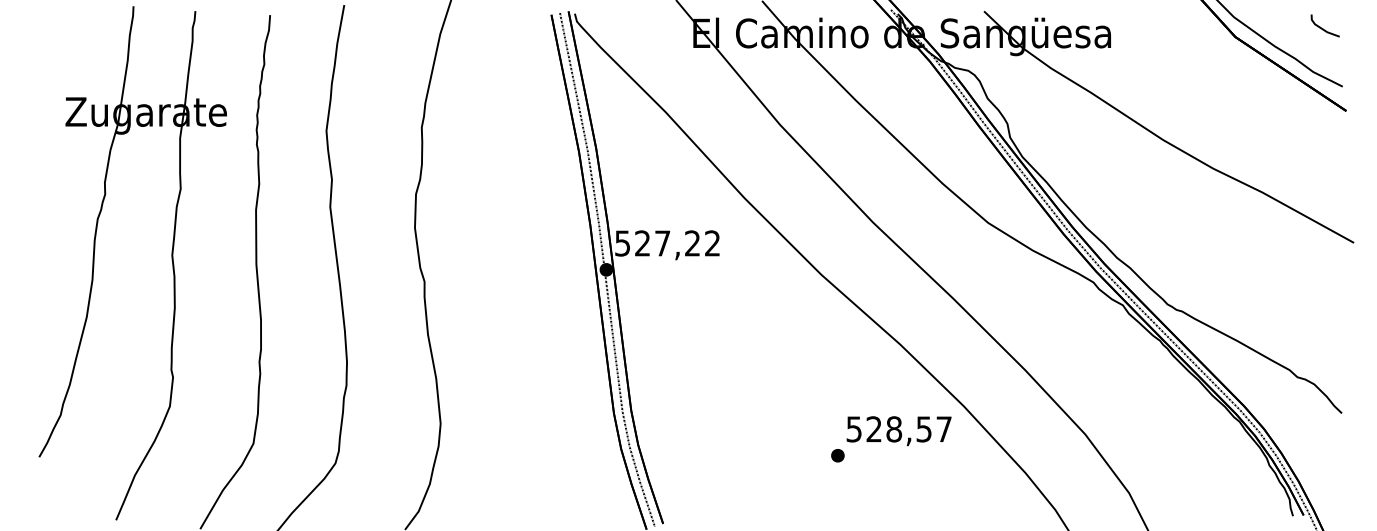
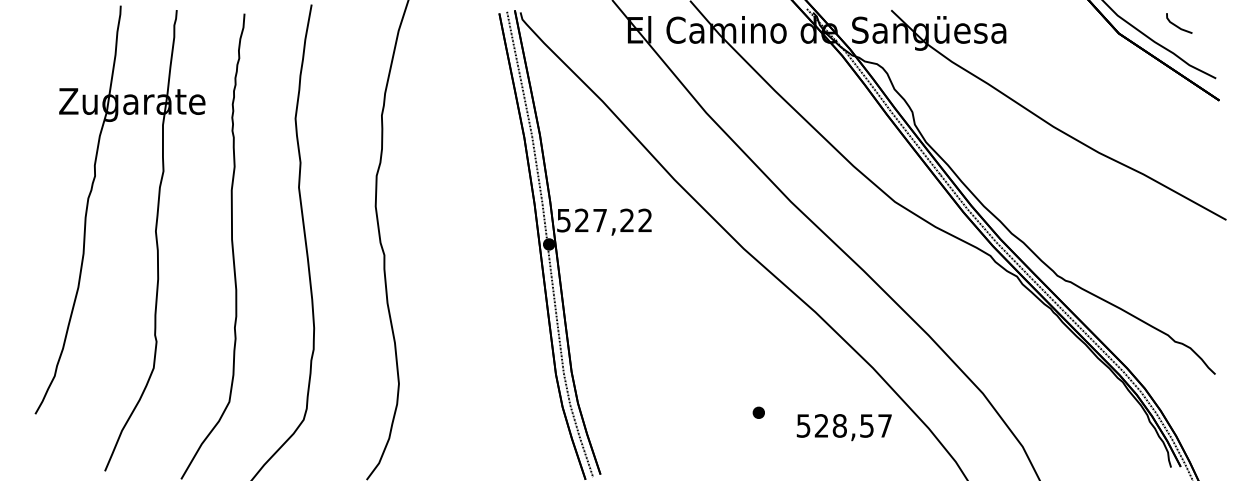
part: (1325, 25) -> (1179, 23), moved
text: (898, 431) -> (843, 427), moved

